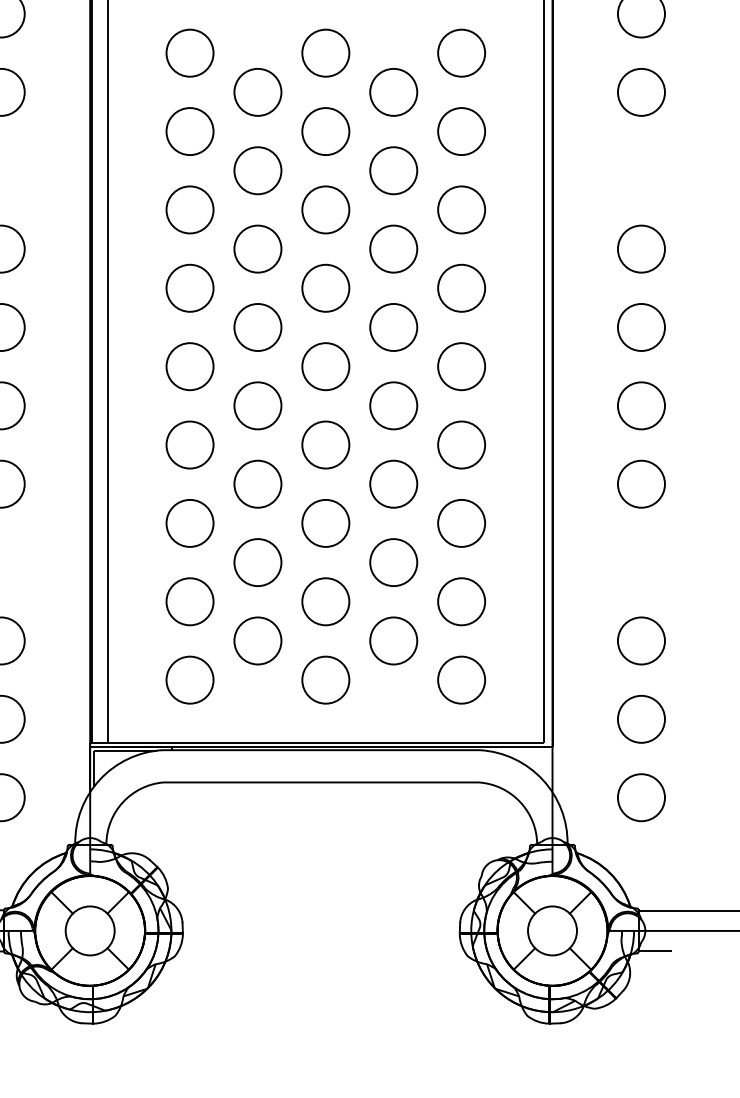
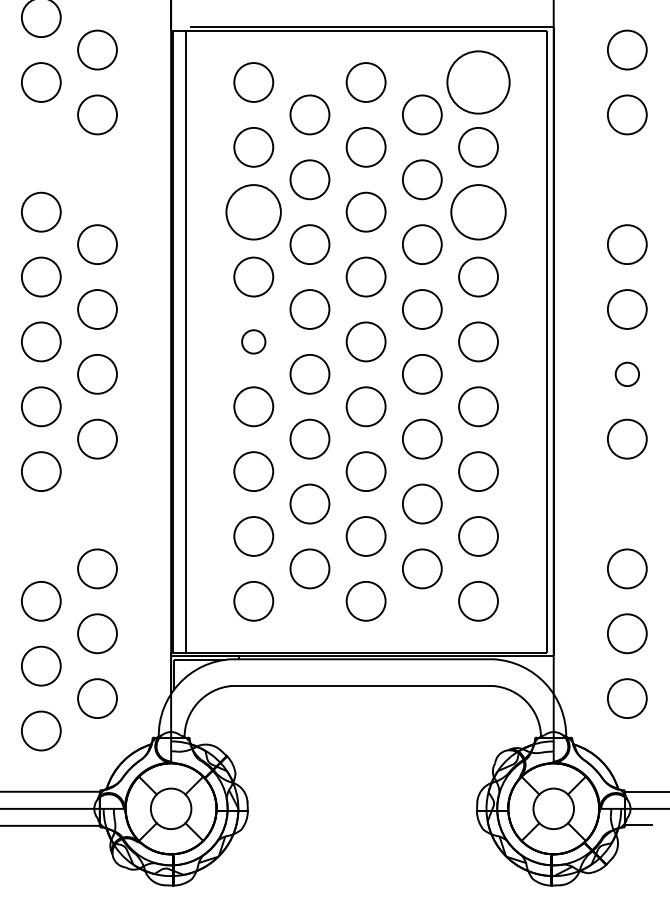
circle: (461, 53) -> (478, 82), size x1.6
circle: (189, 209) -> (253, 211), size x1.4
circle: (461, 209) -> (478, 211), size x1.4
circle: (189, 366) -> (253, 341), size x0.6
circle: (641, 406) -> (627, 374), size x0.6

